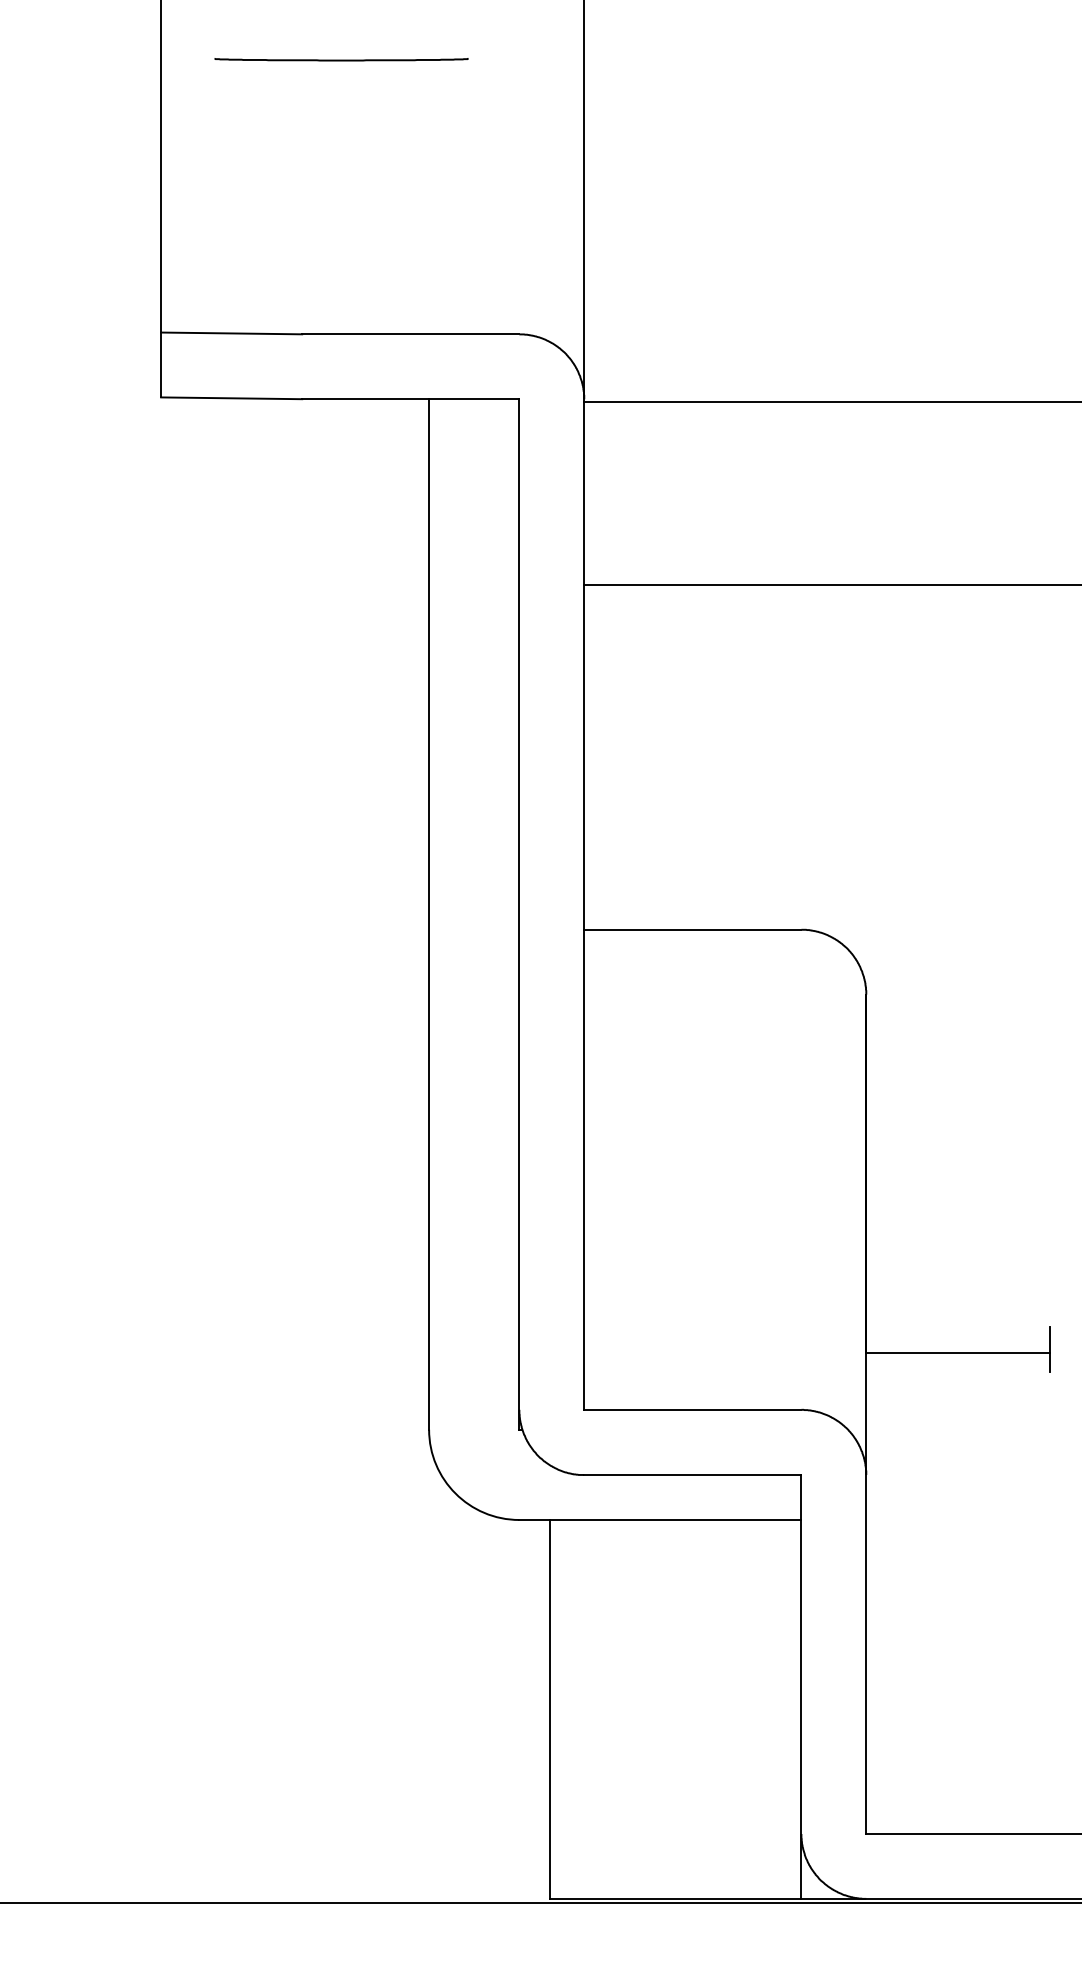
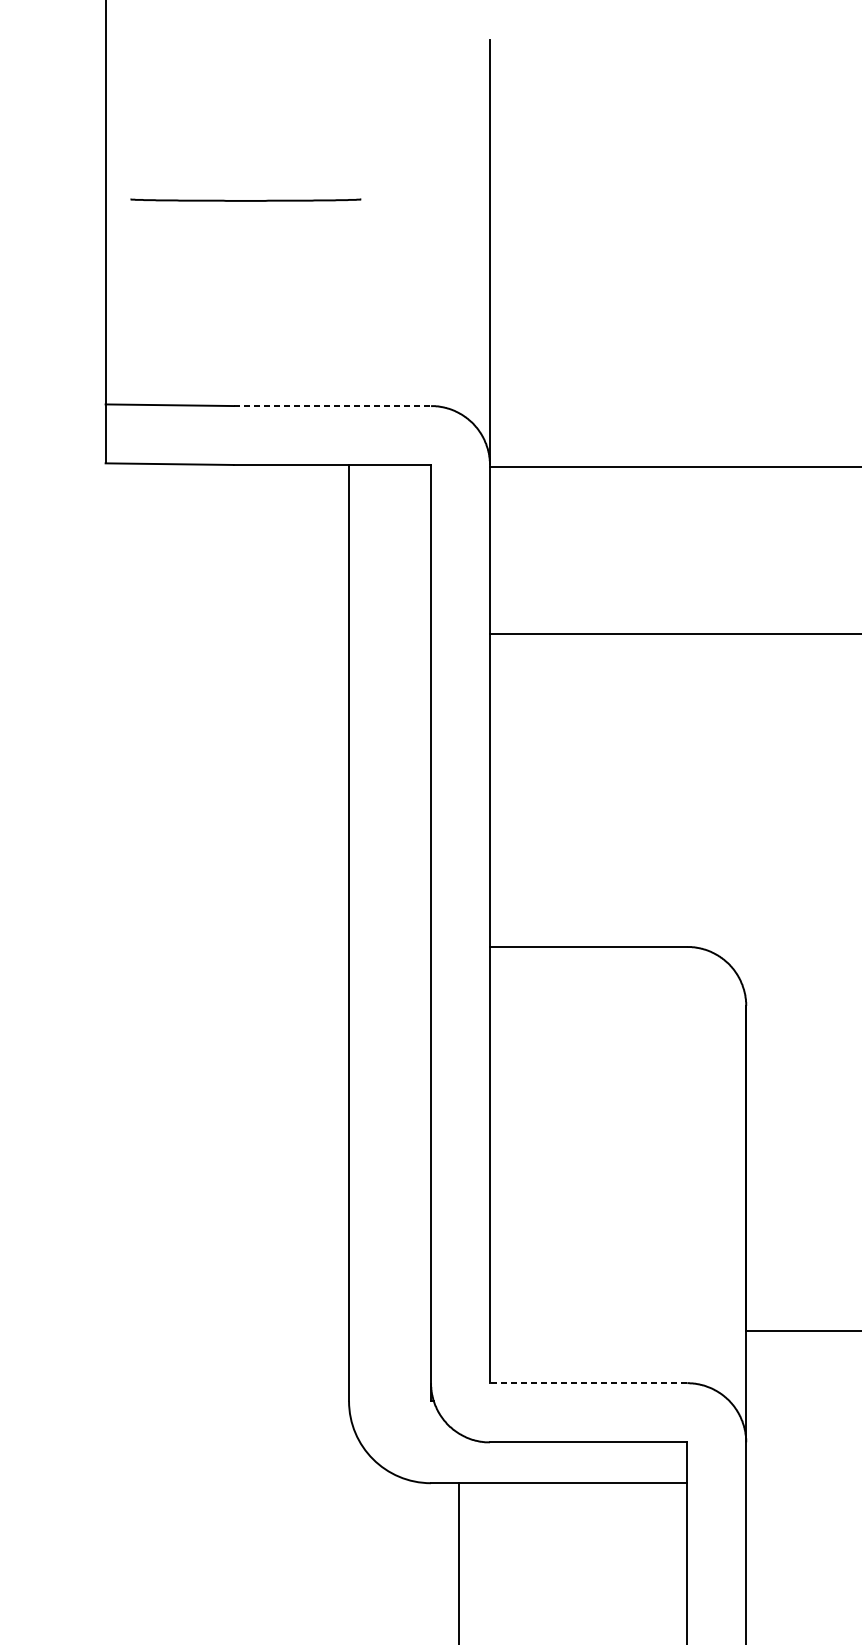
line: (341, 59) -> (245, 199), moved
line: (410, 334) -> (332, 406), solid -> dashed
line: (692, 1409) -> (588, 1382), solid -> dashed

